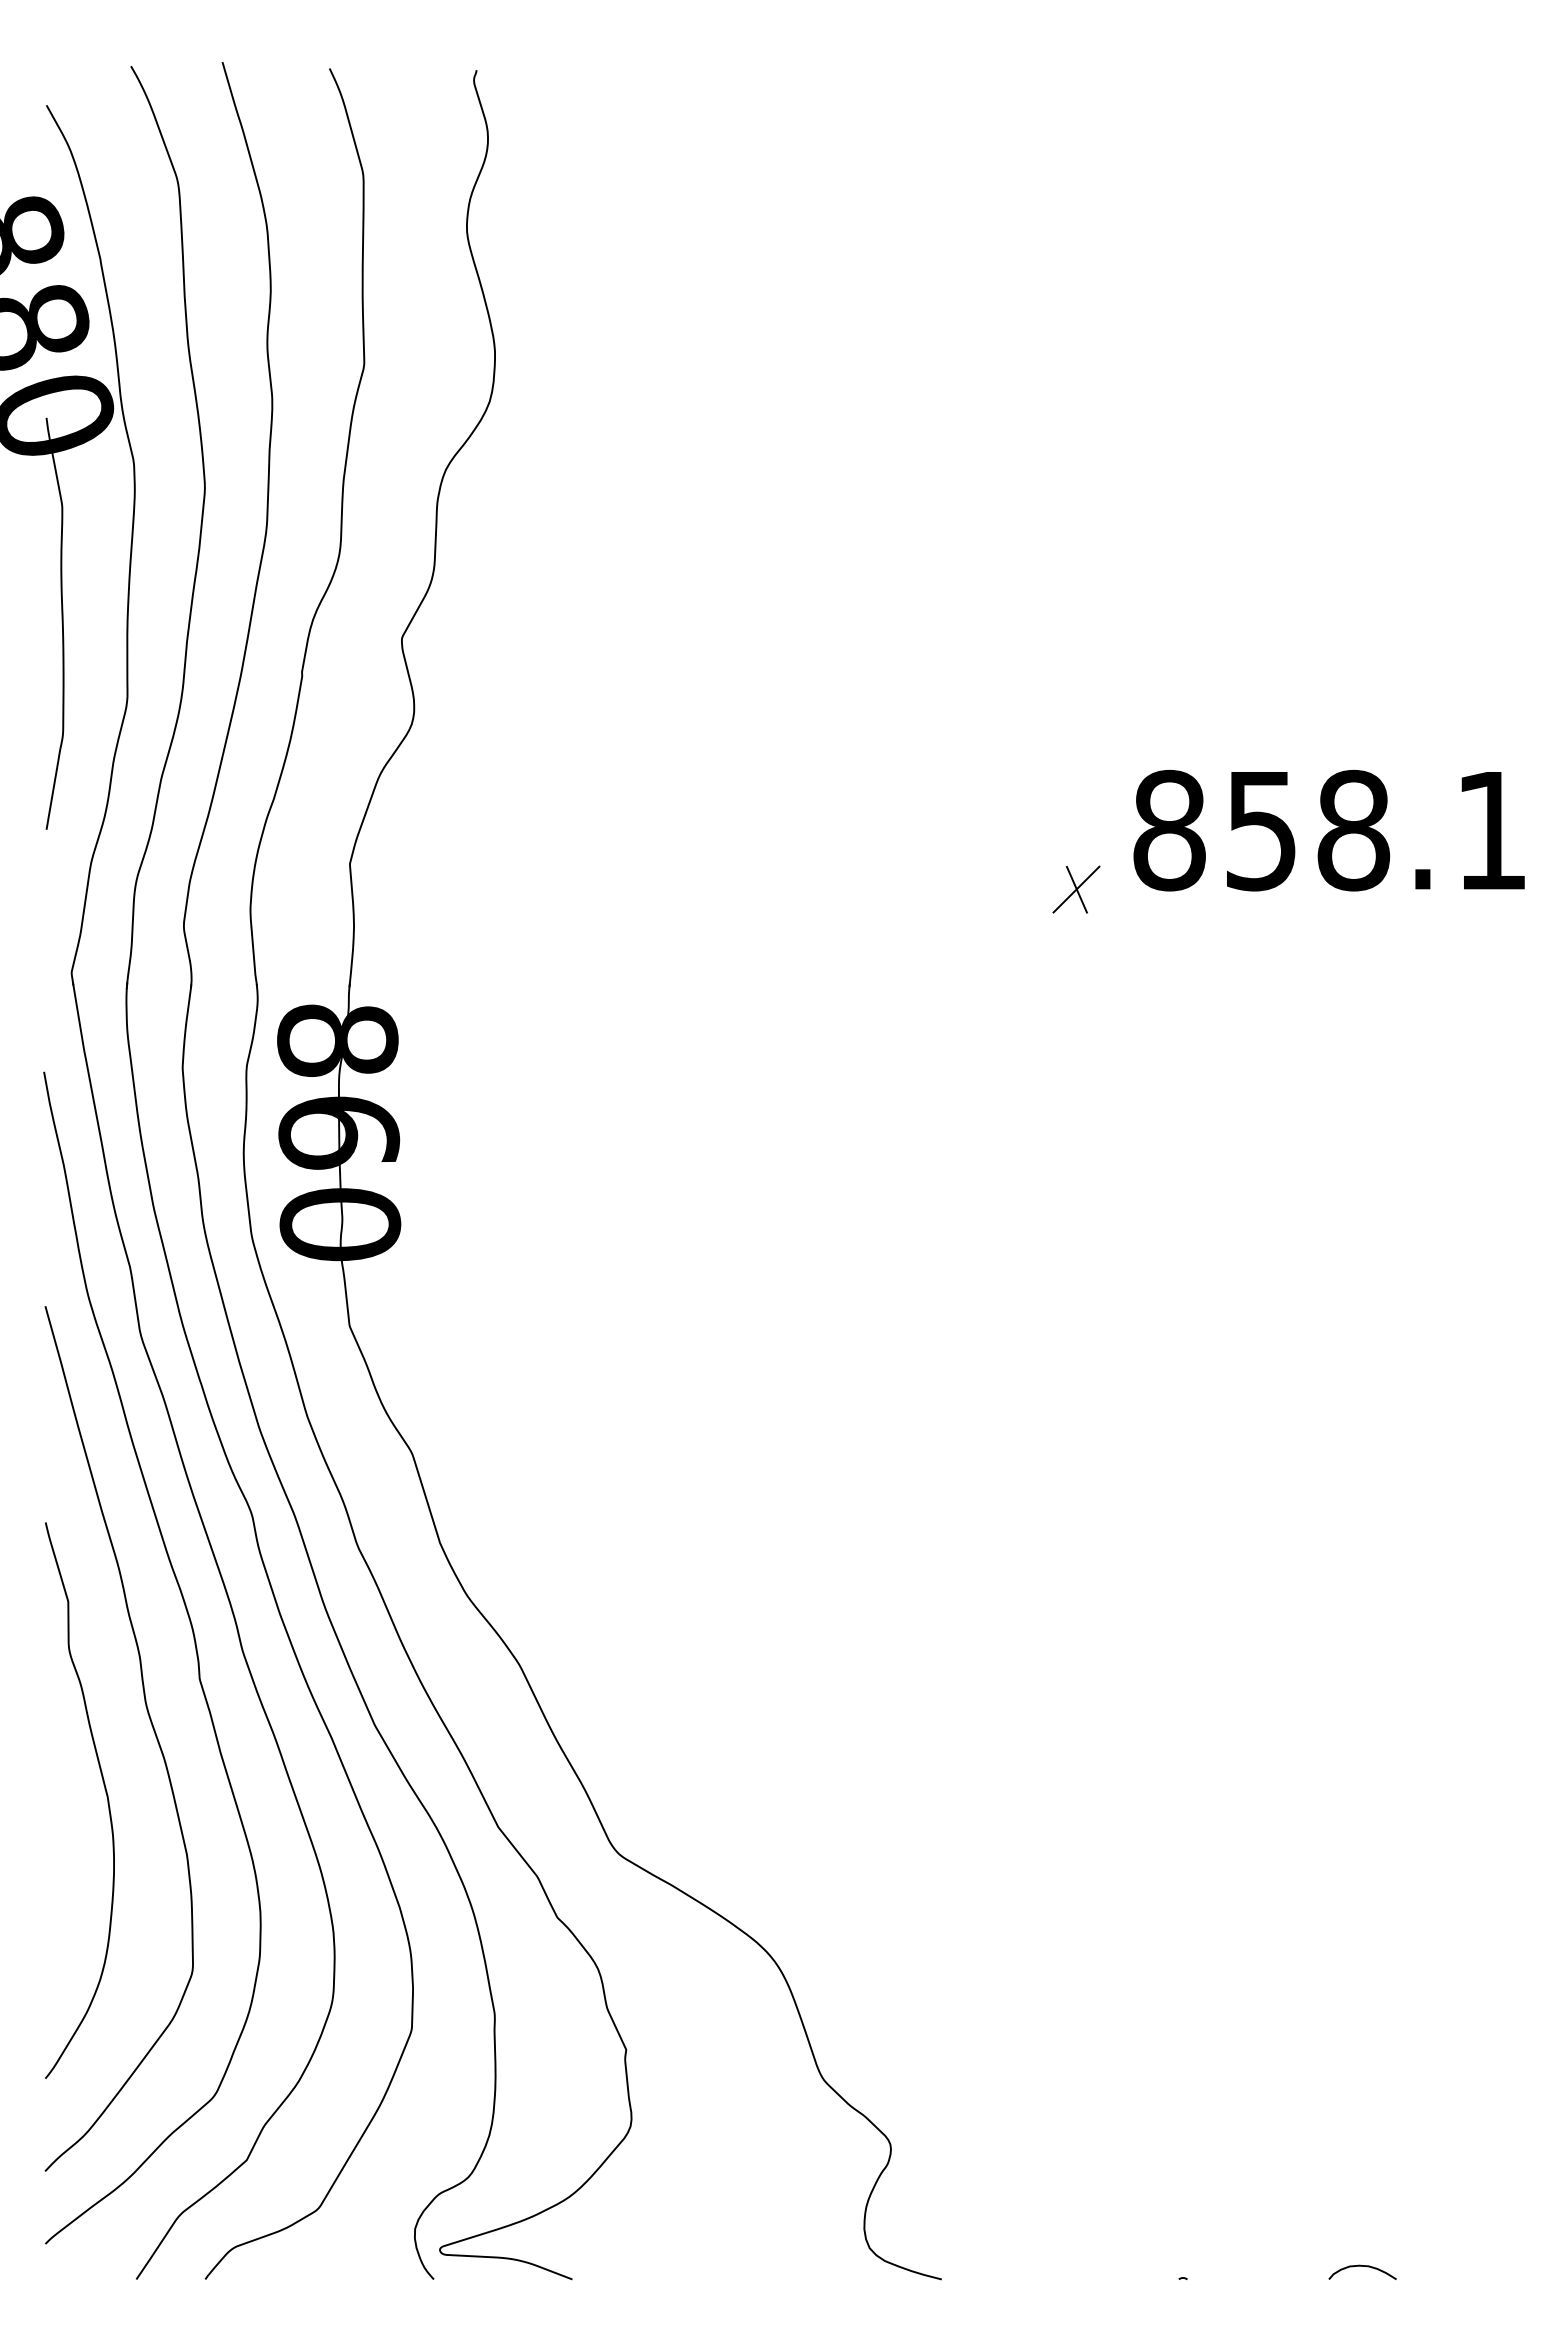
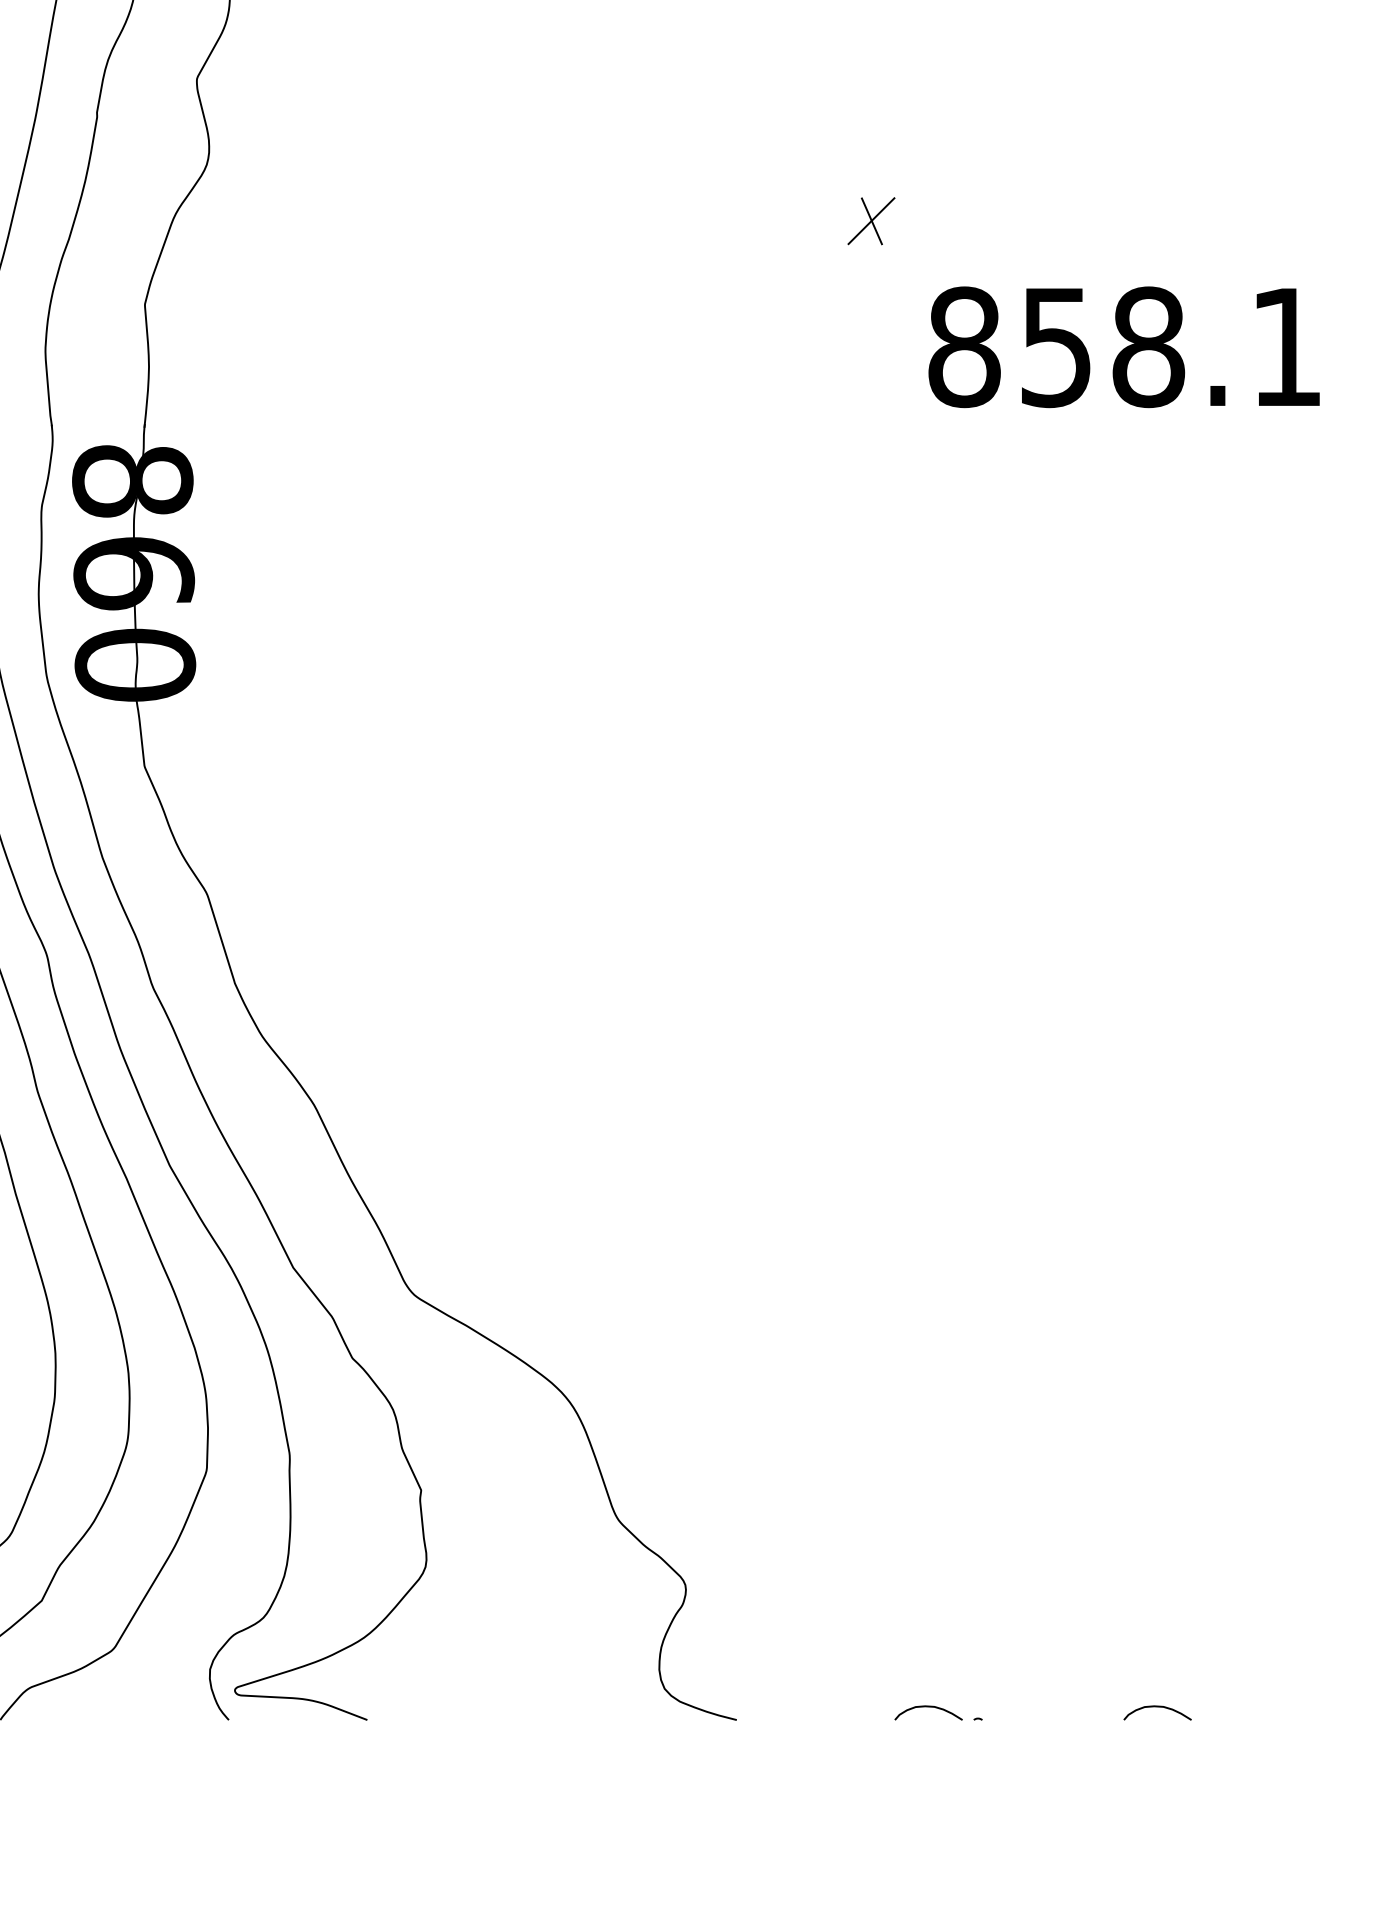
text: (1328, 830) -> (1123, 347), moved
part: (1076, 889) -> (871, 221), moved
curve: (1133, 2266) -> (928, 1707), added

